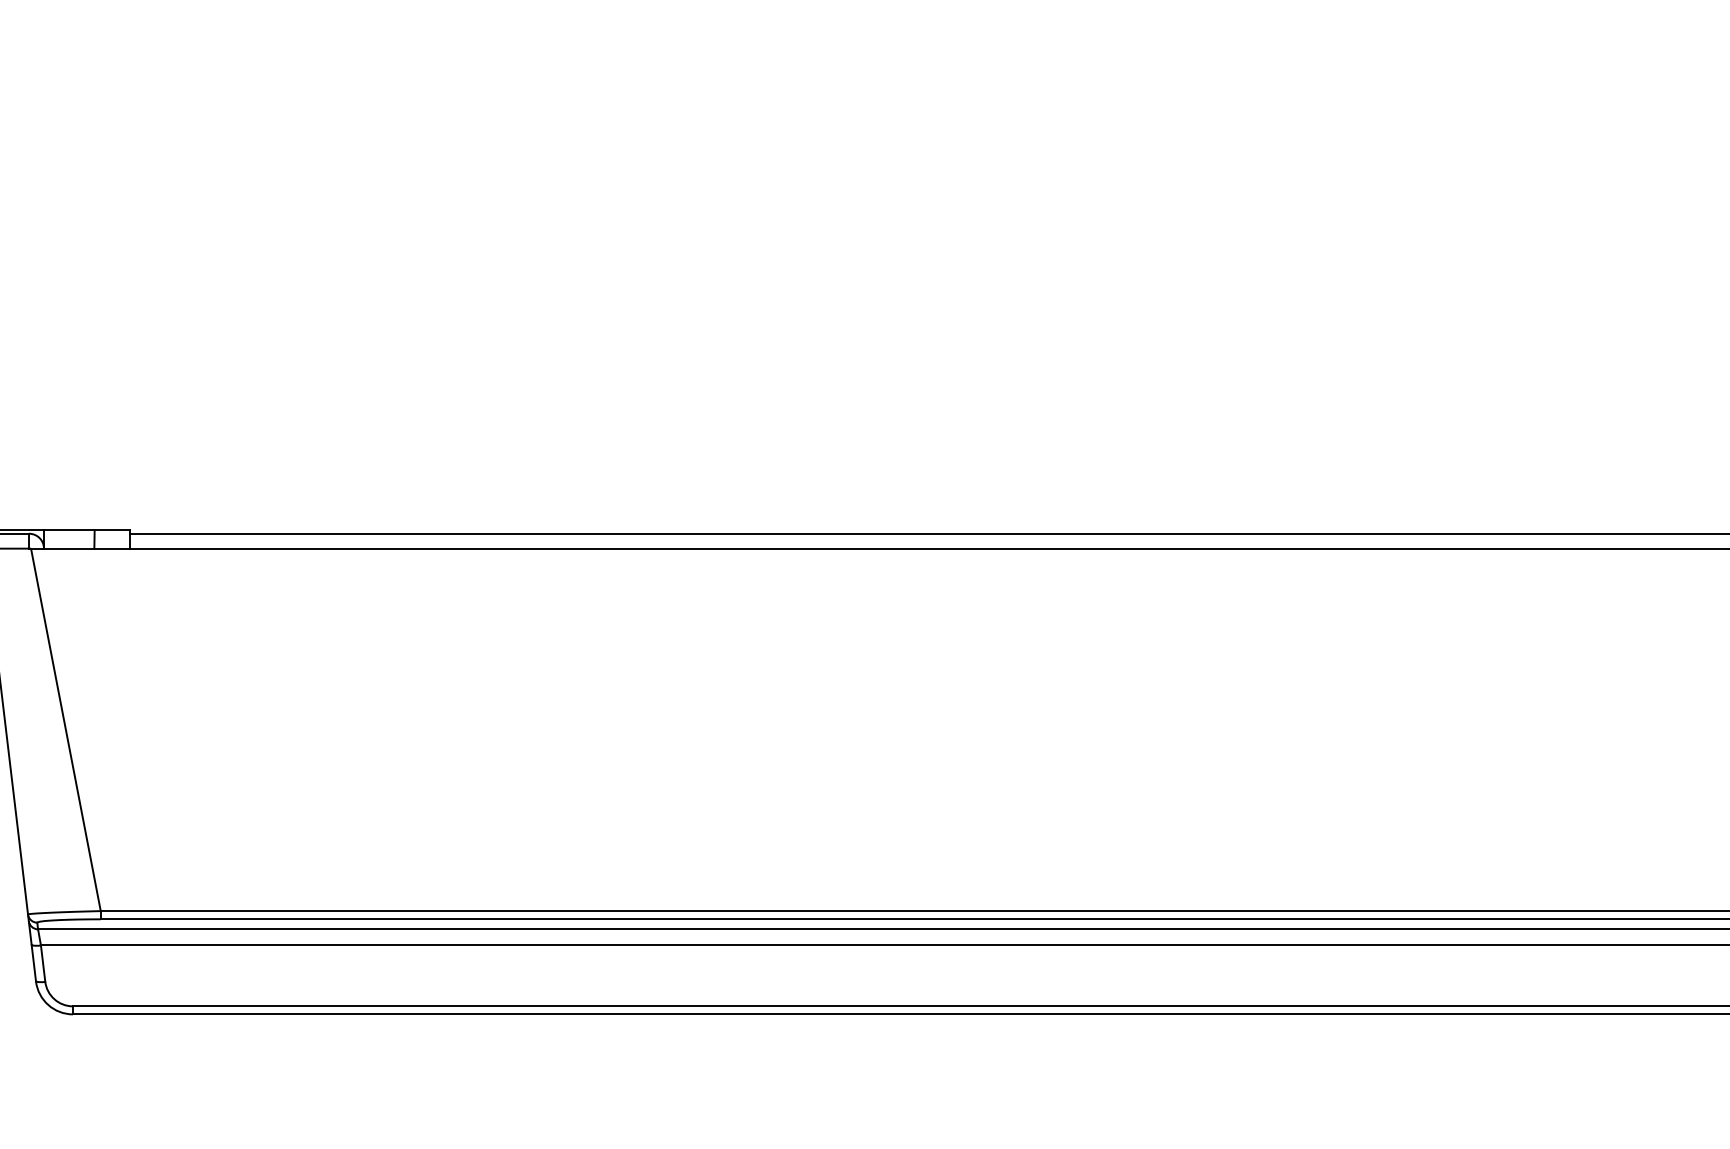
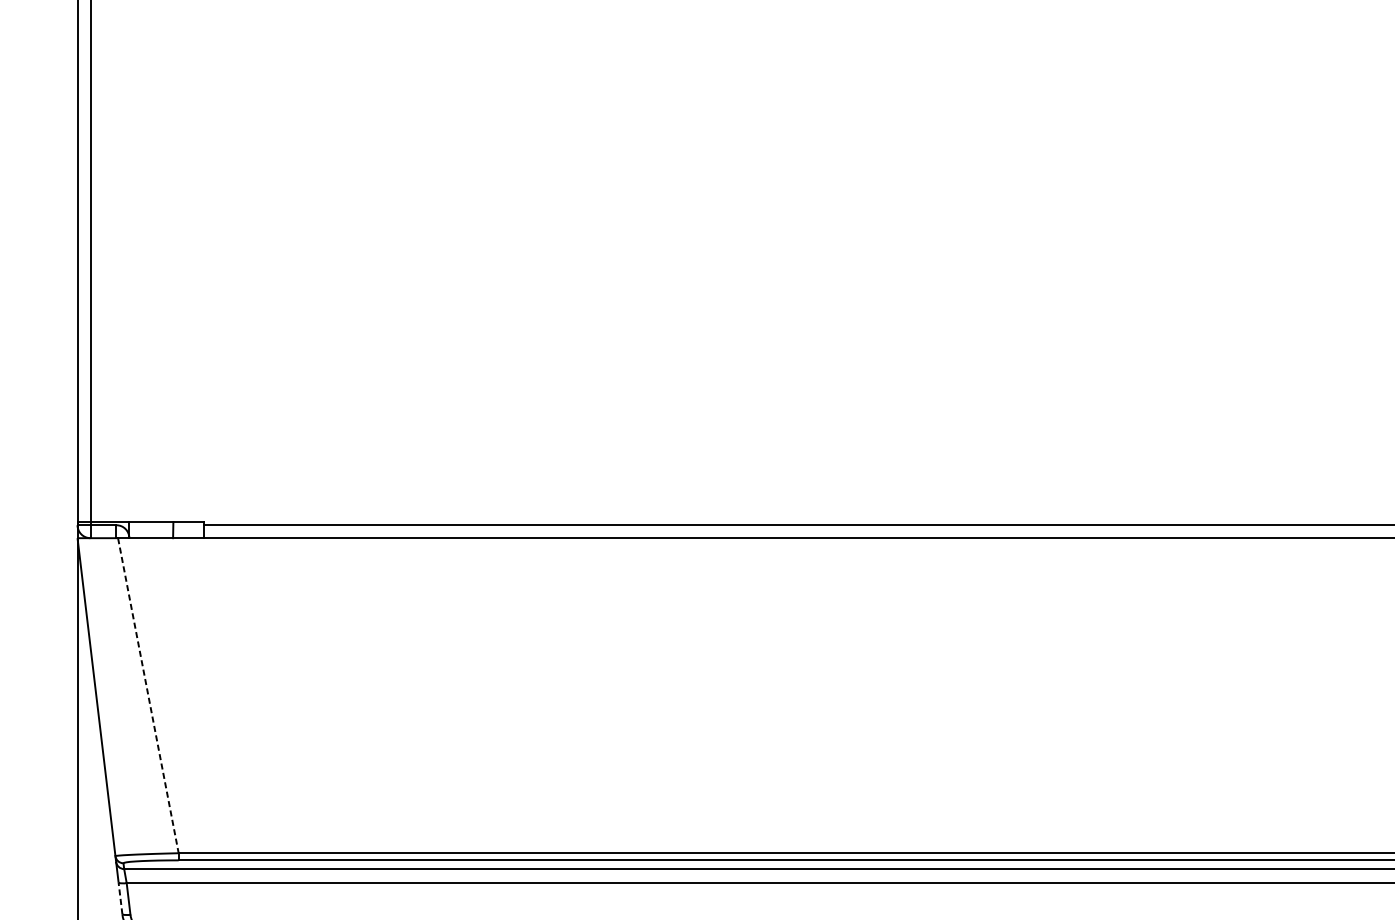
line: (66, 731) -> (148, 697), solid -> dashed
line: (33, 962) -> (120, 897), solid -> dashed

